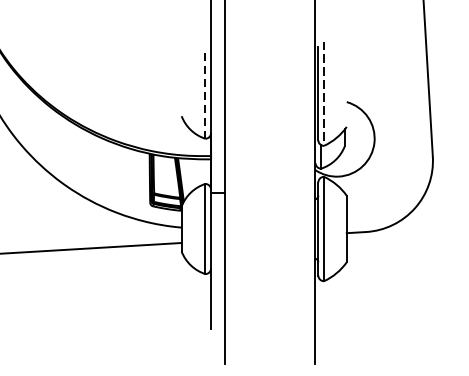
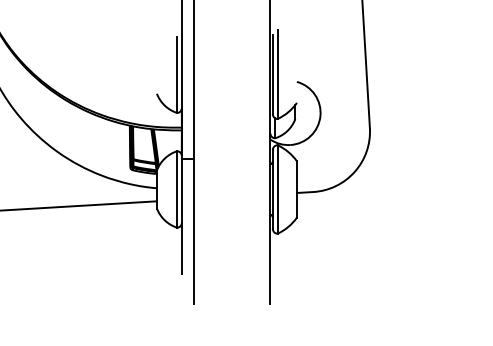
line: (205, 93) -> (177, 74), dashed -> solid
line: (323, 94) -> (277, 75), dashed -> solid

